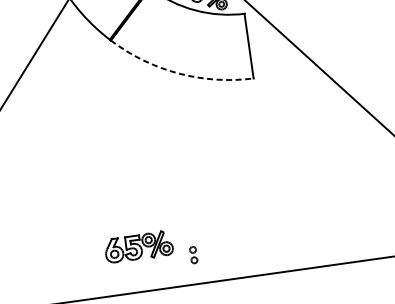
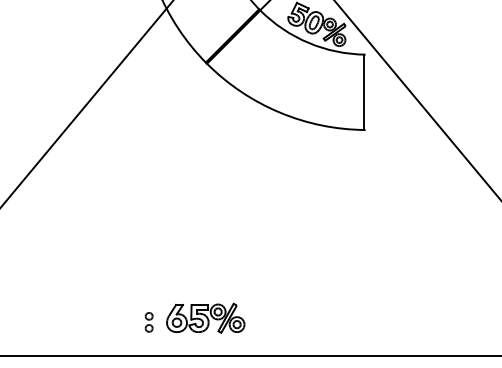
arc: (178, 73) -> (279, 112), dashed -> solid
part: (138, 246) -> (205, 317), moved
part: (193, 255) -> (148, 322), moved

